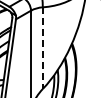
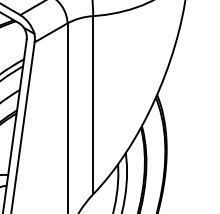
line: (42, 48) -> (92, 105), dashed -> solid

